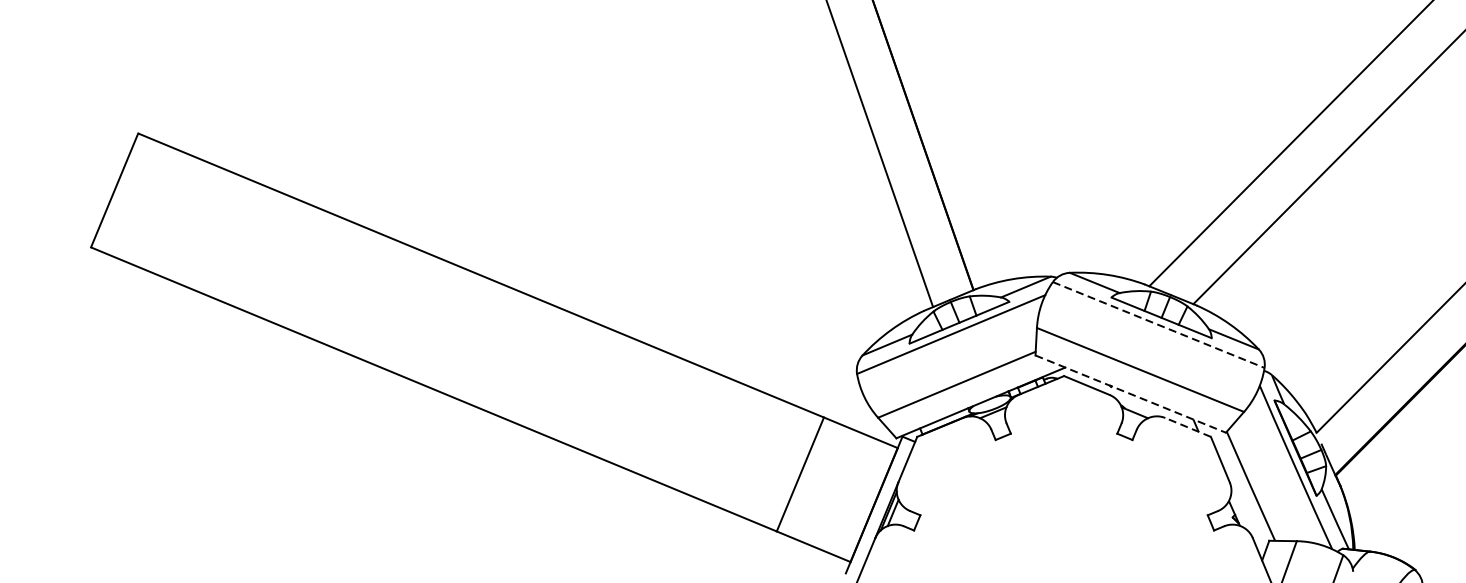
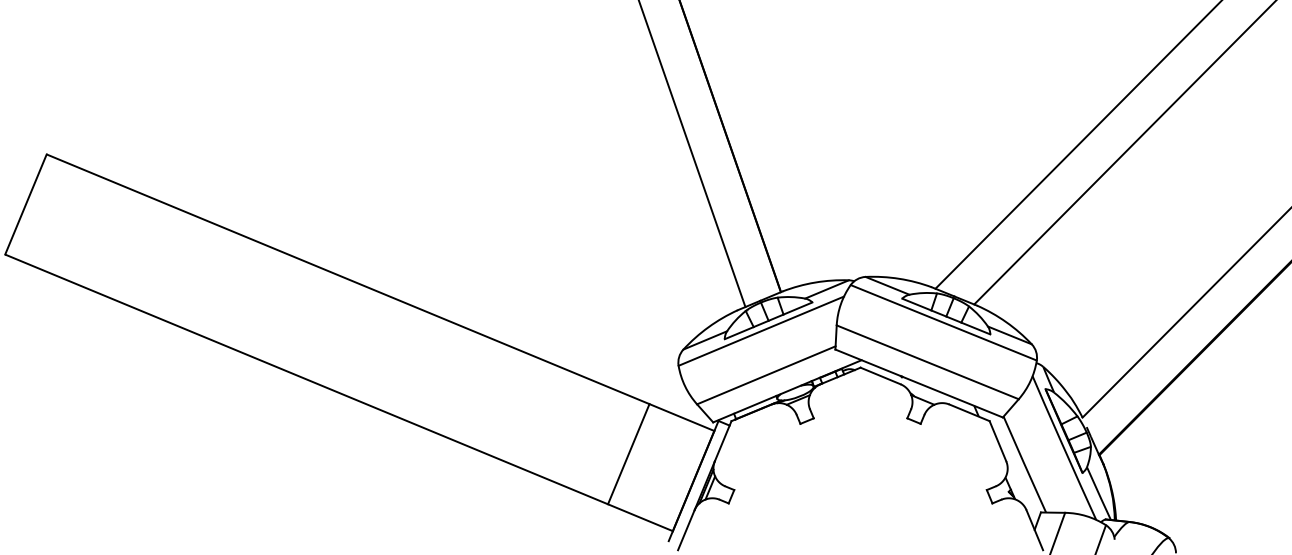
line: (1159, 325) -> (944, 323), dashed -> solid
line: (1131, 394) -> (919, 383), dashed -> solid
line: (1188, 427) -> (969, 412), dashed -> solid

